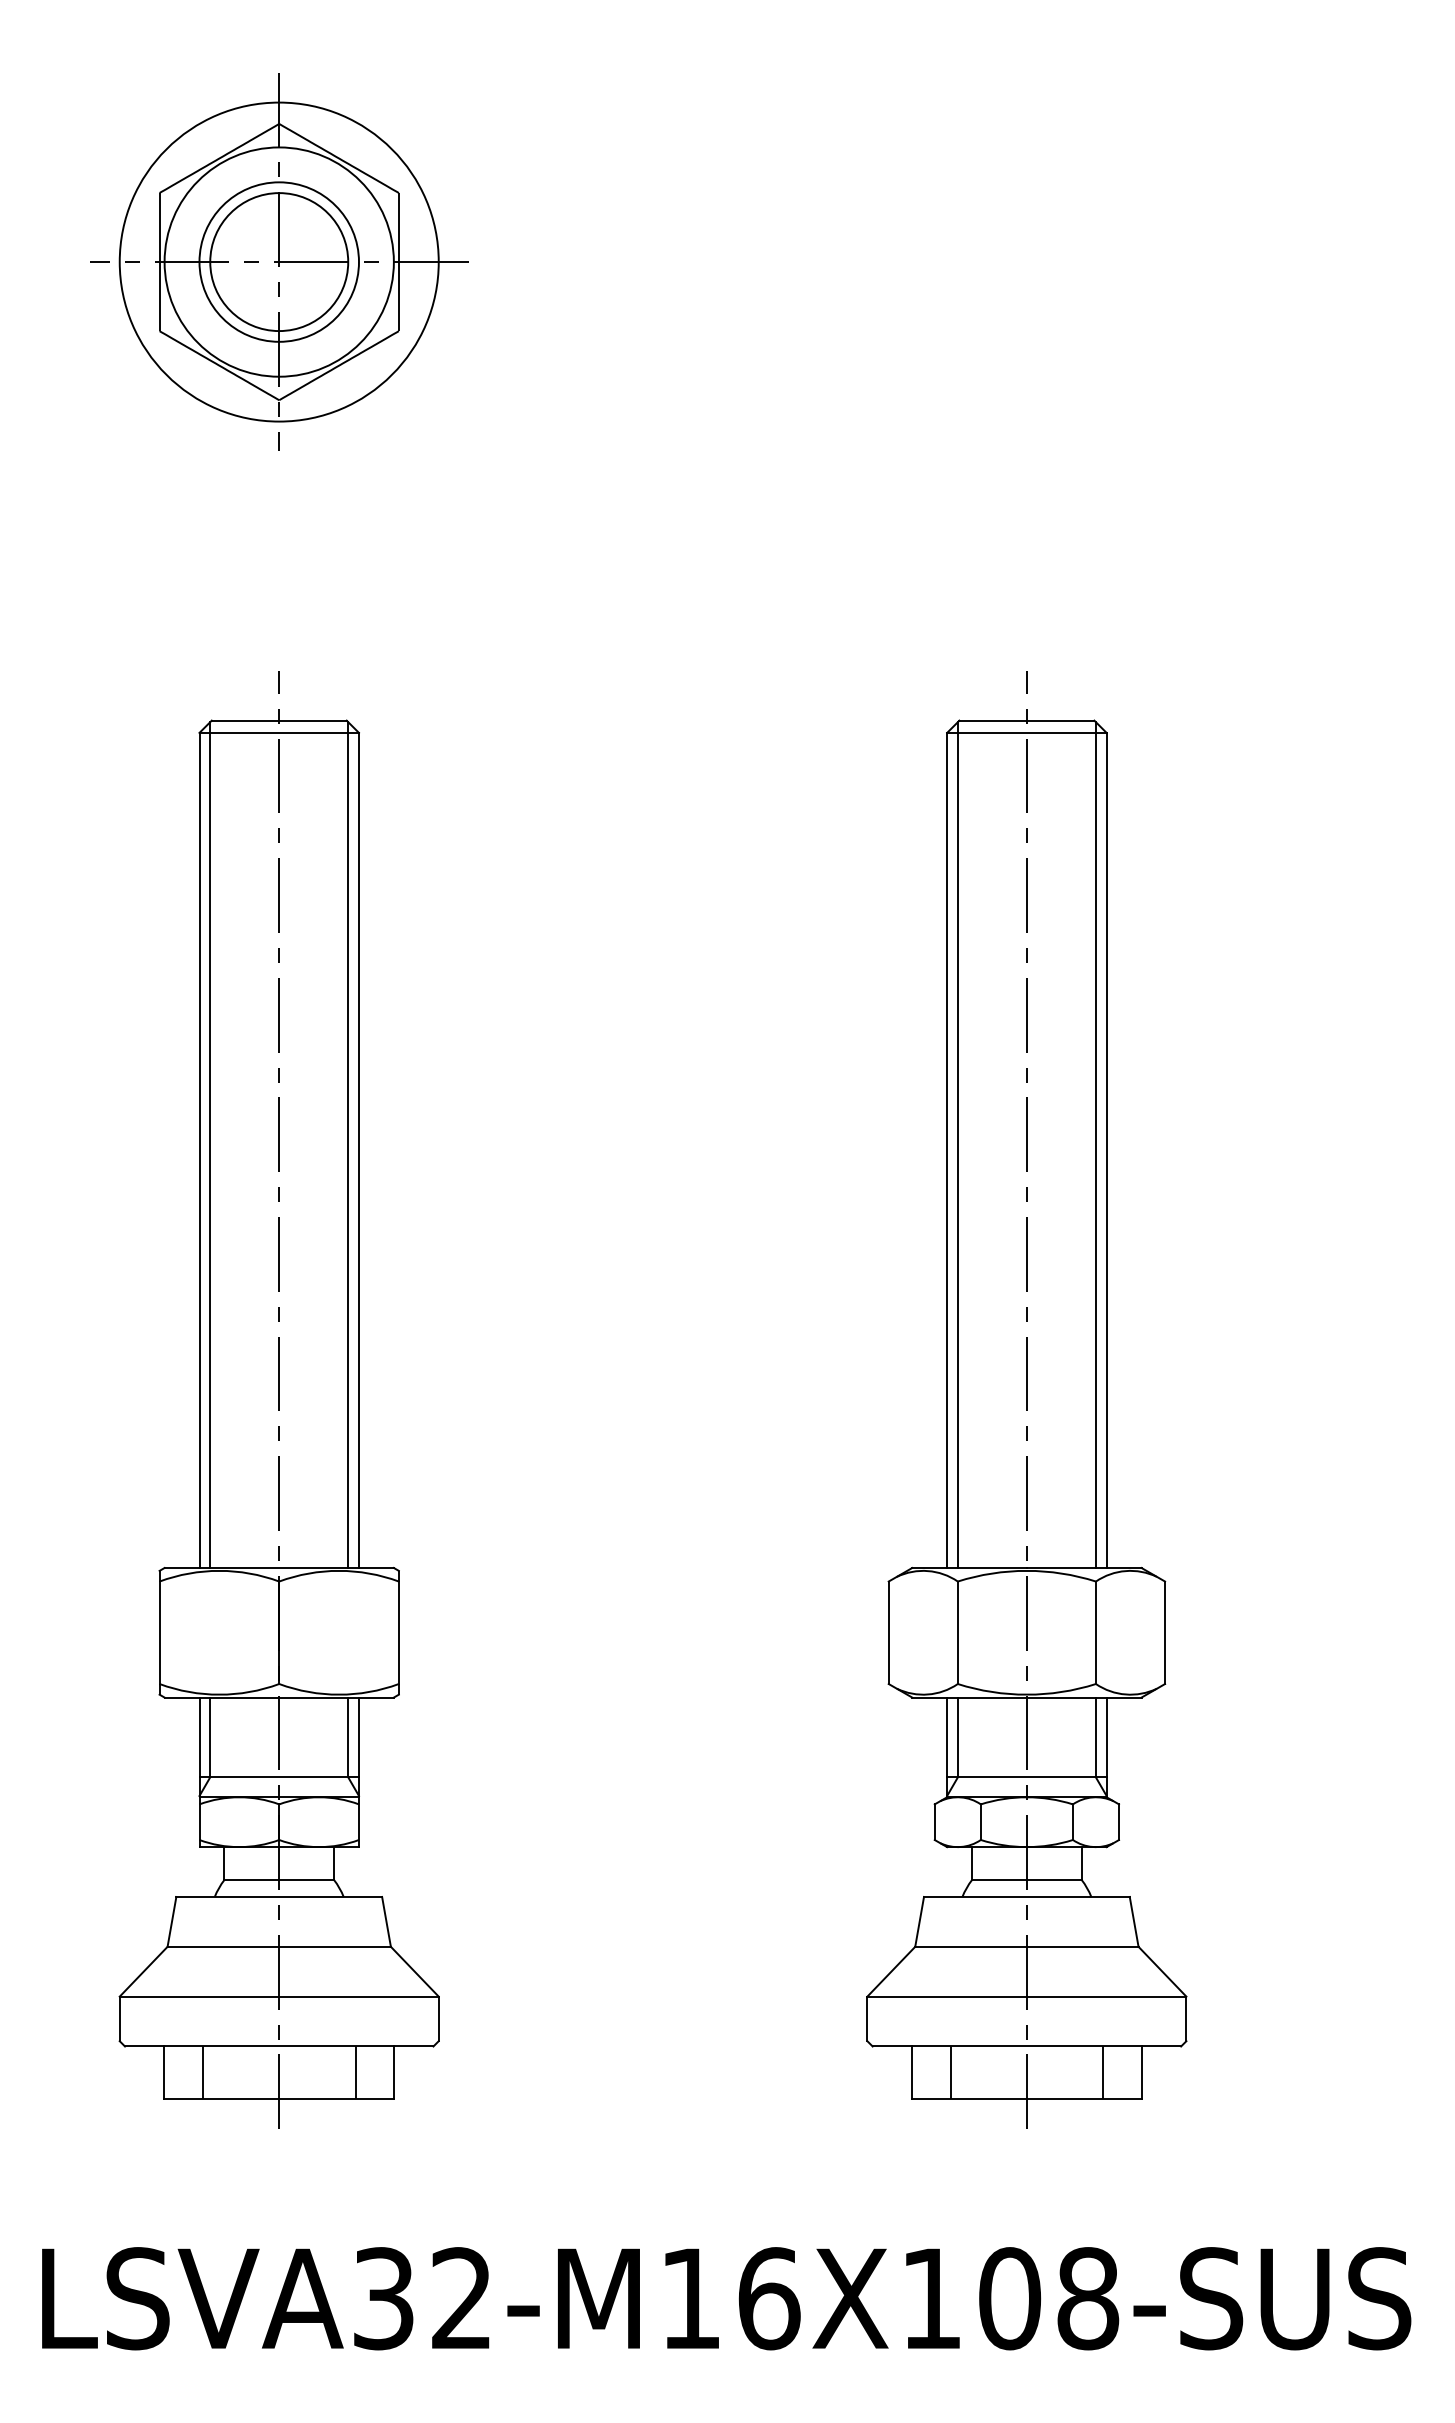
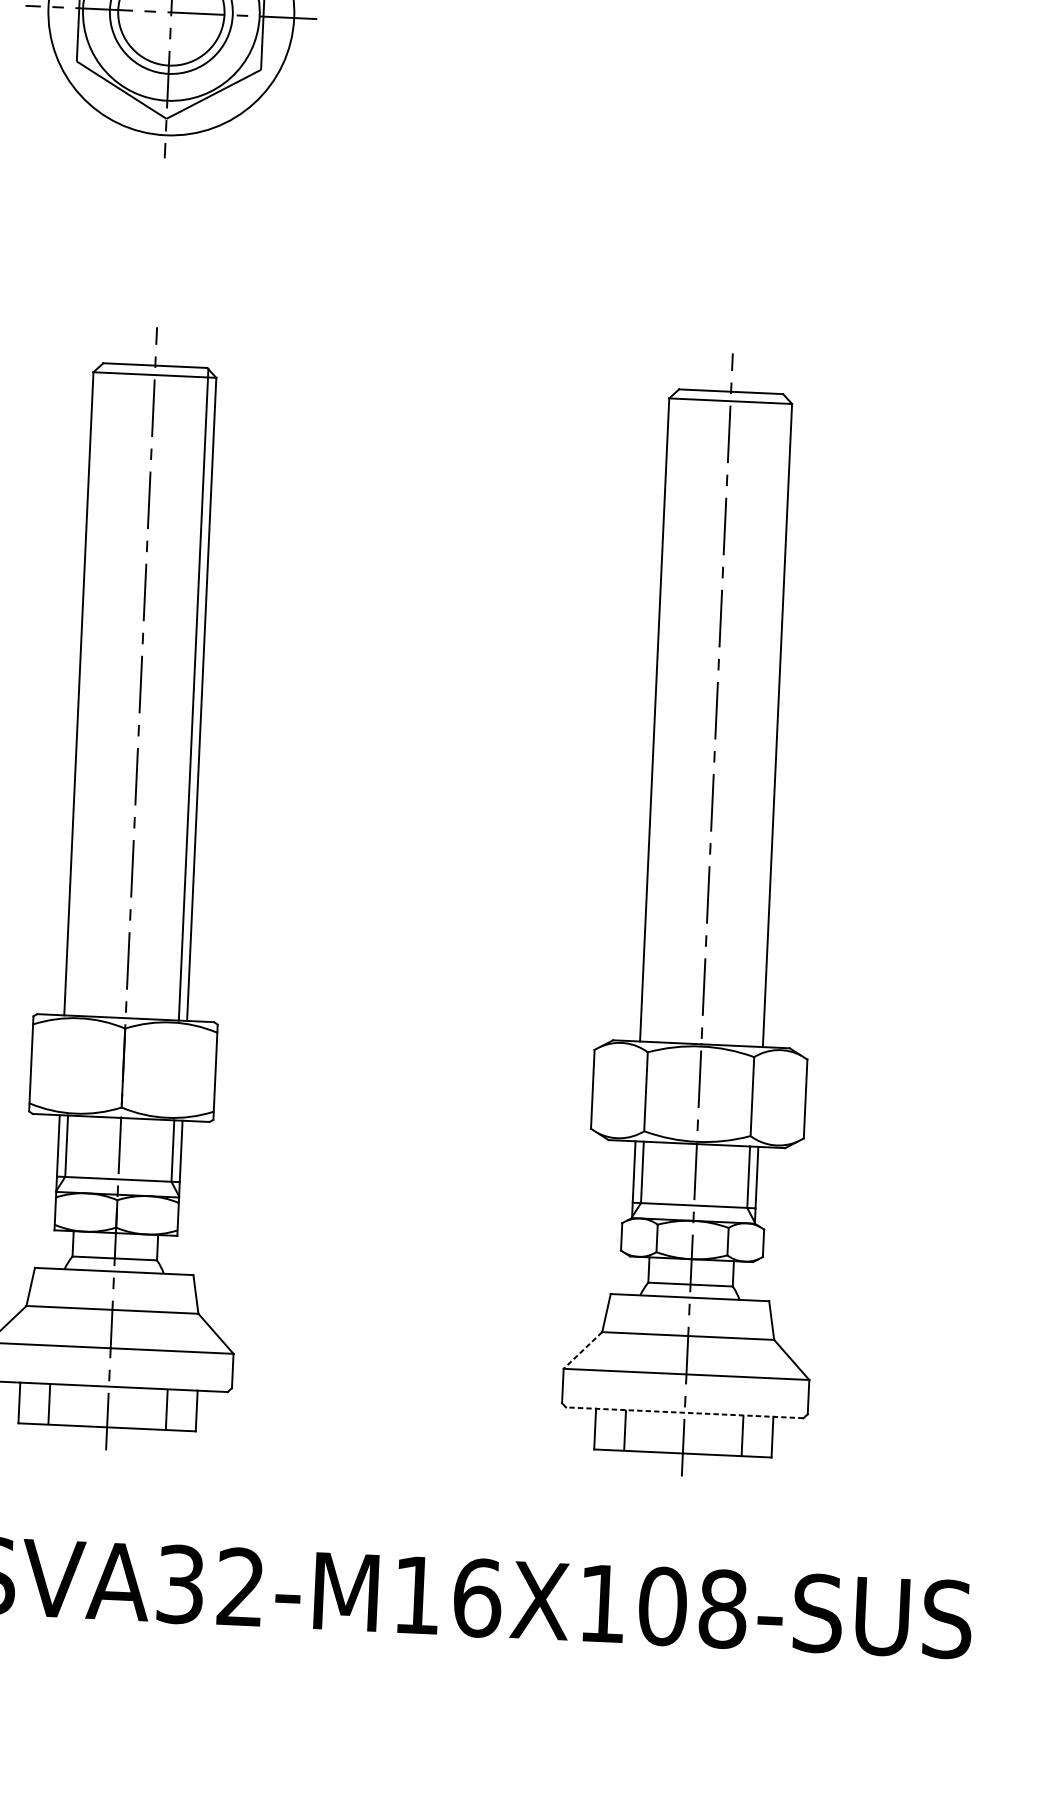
line: (210, 1144) -> (87, 689), removed
line: (957, 1144) -> (662, 715), removed
line: (1095, 1144) -> (769, 720), removed
line: (891, 1971) -> (583, 1350), solid -> dashed
line: (1026, 2046) -> (684, 1412), solid -> dashed

